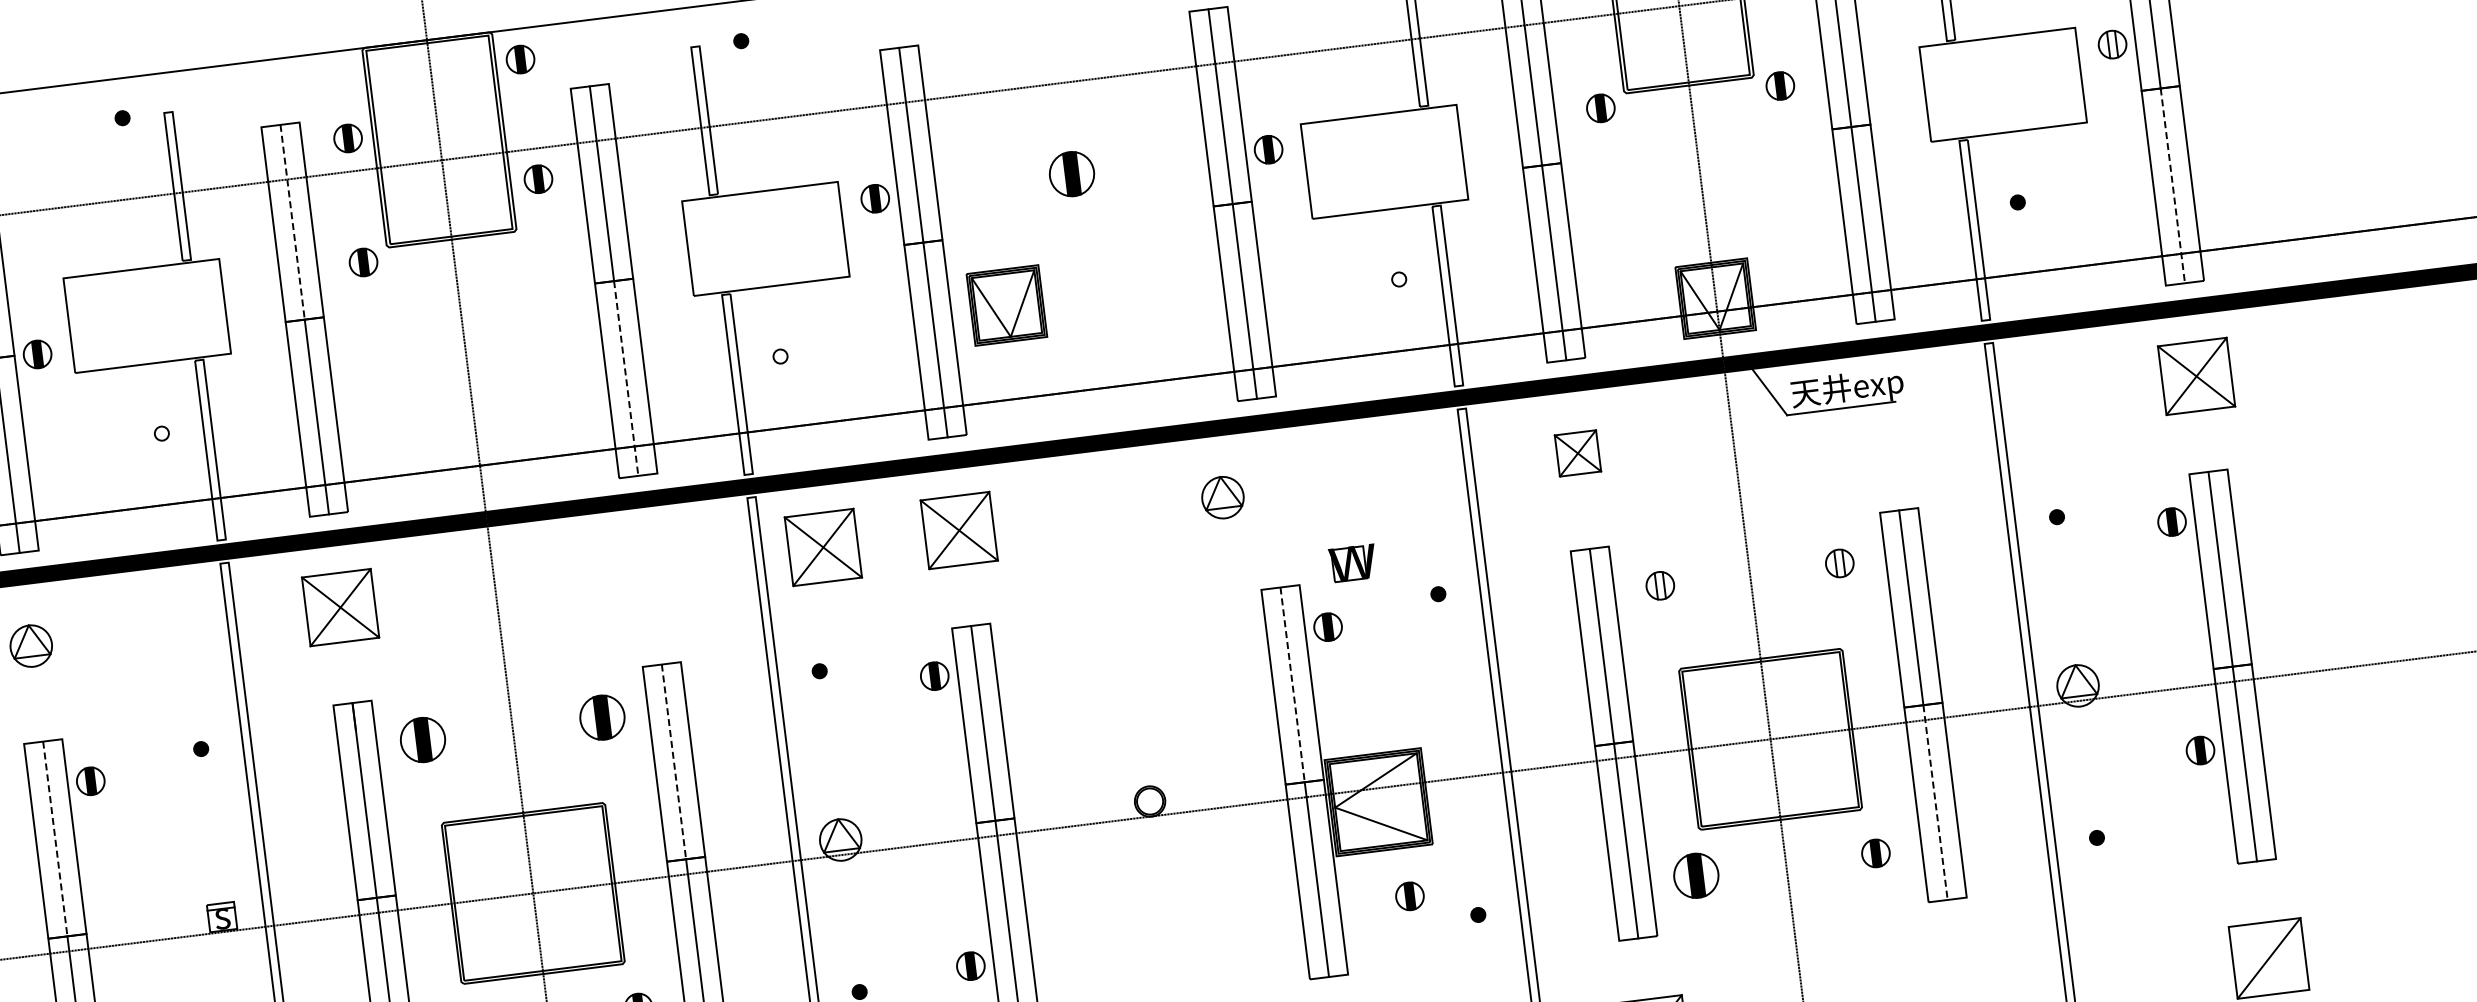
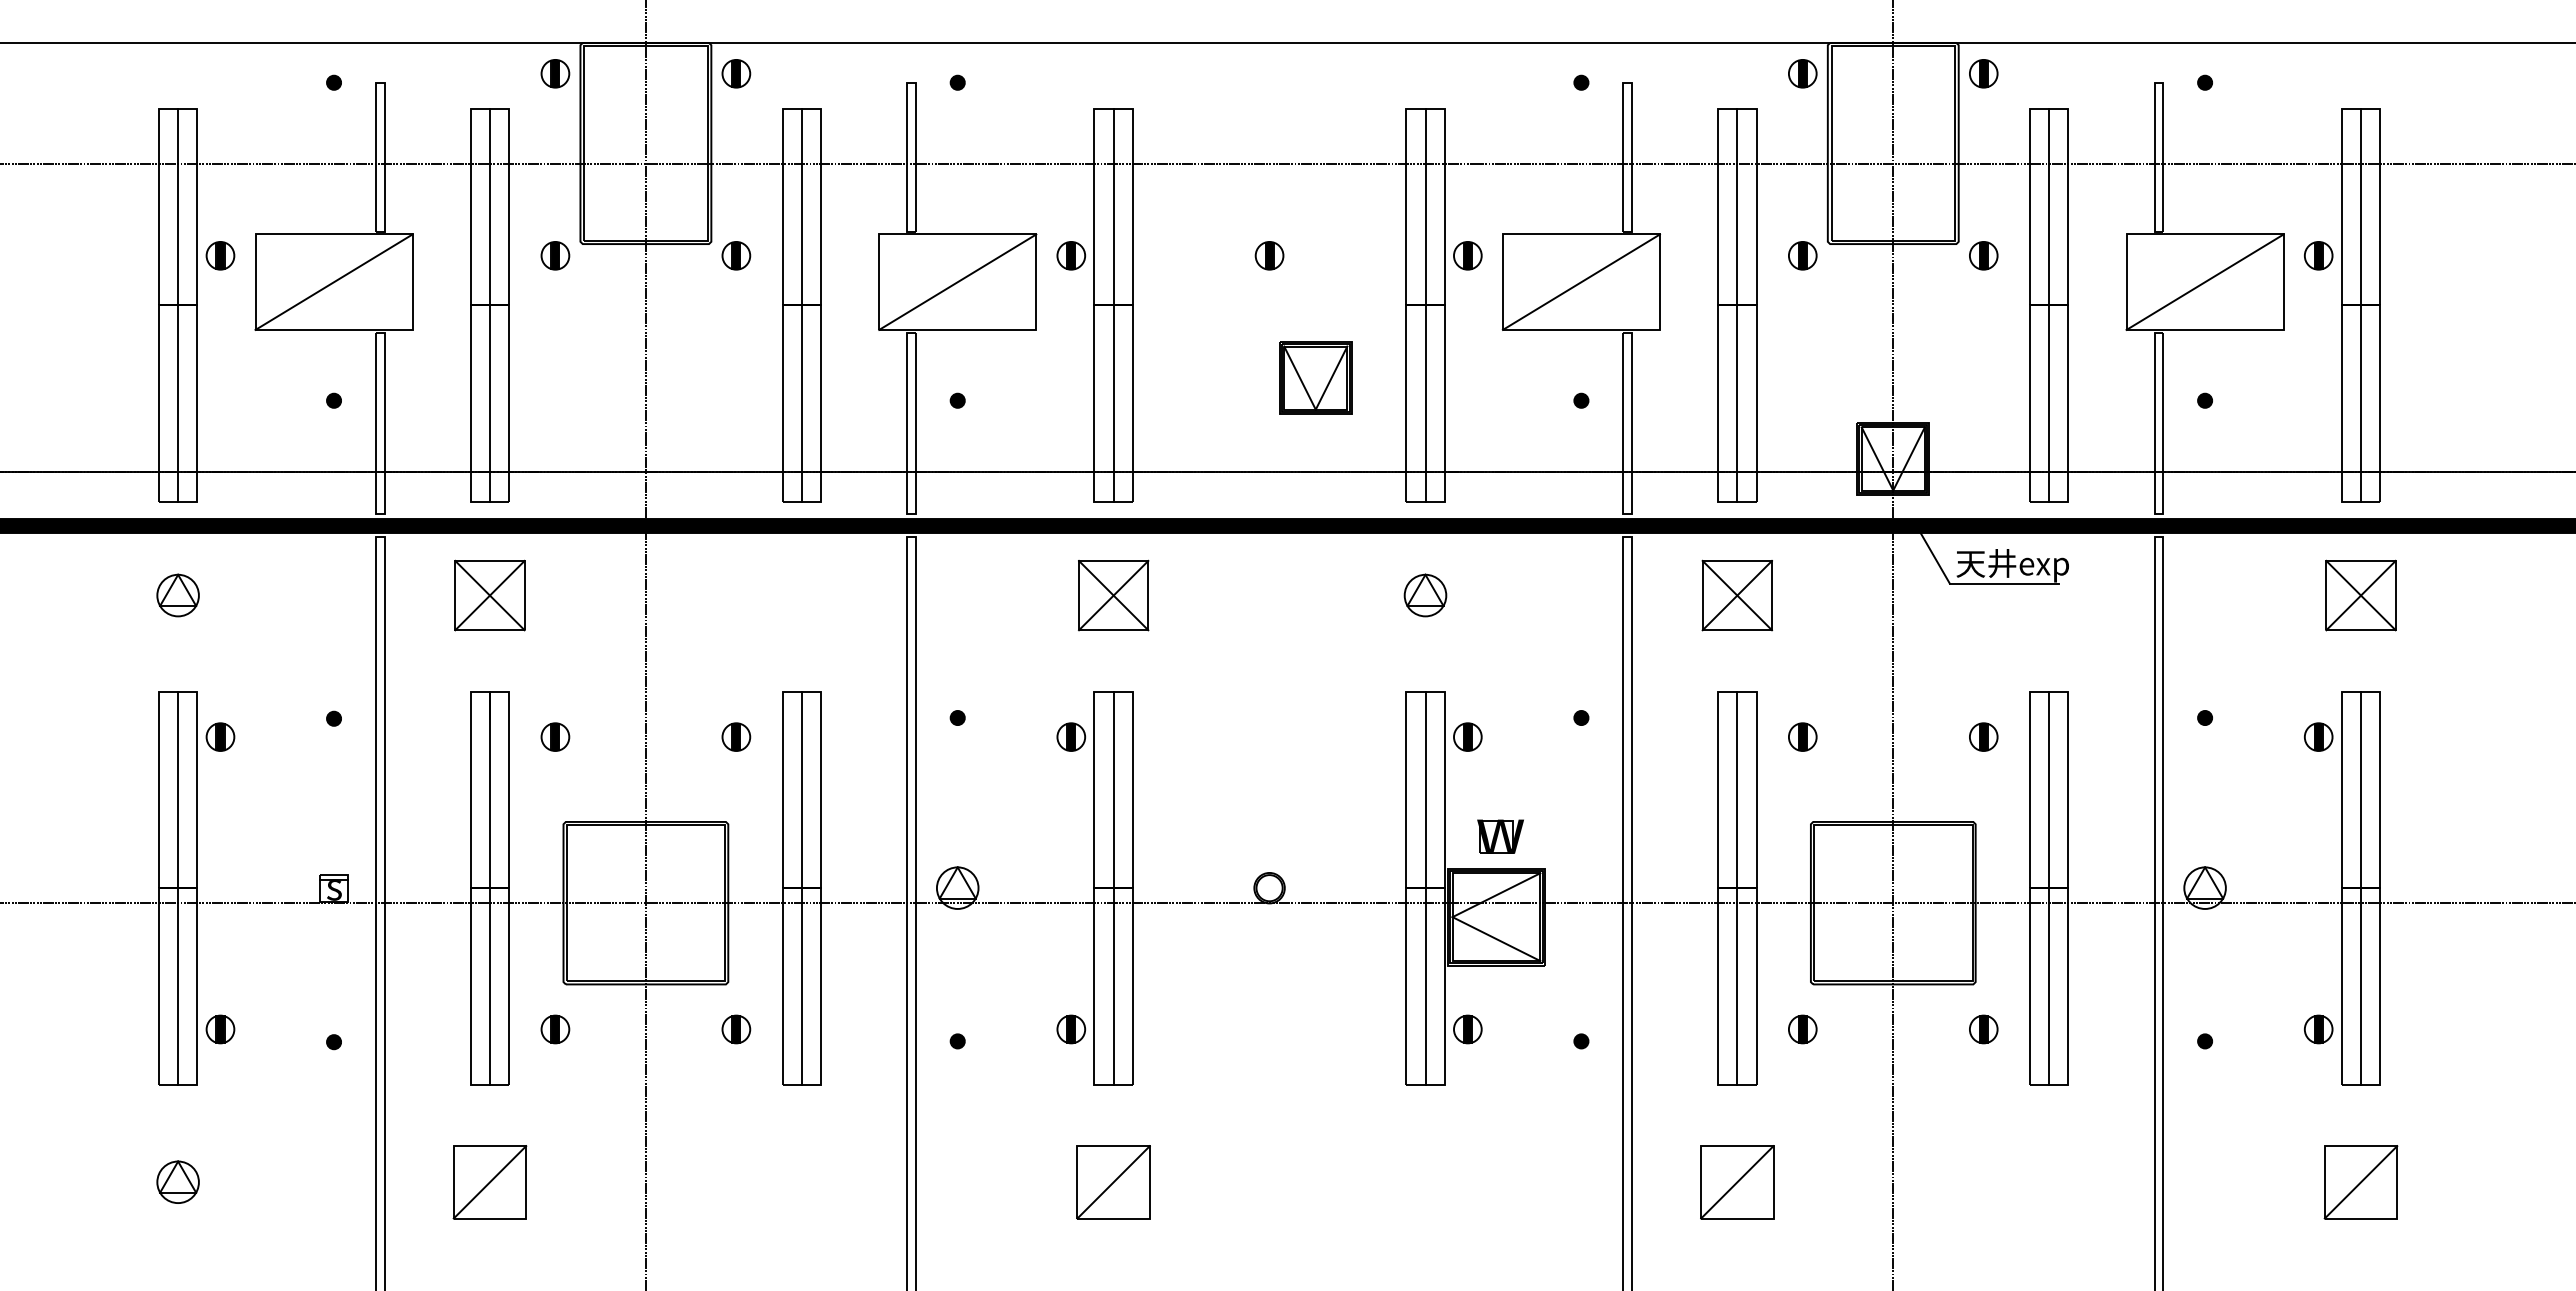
fill: (2112, 44) -> (2318, 255), added
line: (2002, 84) -> (2204, 281), added
part: (348, 138) -> (555, 73), moved
line: (1383, 161) -> (1580, 281), added
part: (1071, 173) -> (1269, 255), size x0.62
part: (538, 178) -> (736, 255), moved
line: (2173, 185) -> (2361, 403), dashed -> solid
line: (292, 222) -> (489, 207), dashed -> solid
line: (765, 238) -> (957, 281), added
fill: (1399, 279) -> (1581, 400), added
part: (1006, 304) -> (1315, 377), moved
line: (146, 315) -> (333, 281), added
part: (37, 354) -> (220, 255), moved
fill: (780, 356) -> (957, 400), added
line: (625, 378) -> (801, 403), dashed -> solid
fill: (162, 433) -> (334, 400), added
part: (1578, 453) -> (1737, 595), size x1.67
part: (1222, 497) -> (1425, 595), moved
part: (823, 547) -> (976, 595), removed
part: (1352, 563) -> (1500, 836), moved
fill: (1839, 563) -> (1983, 737), added
fill: (1660, 586) -> (1802, 737), added
line: (1292, 685) -> (1425, 790), dashed -> solid
part: (602, 716) -> (736, 736), size x0.62
part: (423, 739) -> (555, 736), size x0.62
part: (2200, 750) -> (2318, 1029), moved
line: (673, 762) -> (801, 790), dashed -> solid
line: (1935, 802) -> (2049, 986), dashed -> solid
line: (55, 839) -> (178, 790), dashed -> solid
part: (1696, 875) -> (1802, 1029), size x0.62
part: (1409, 896) -> (1467, 1029), moved

